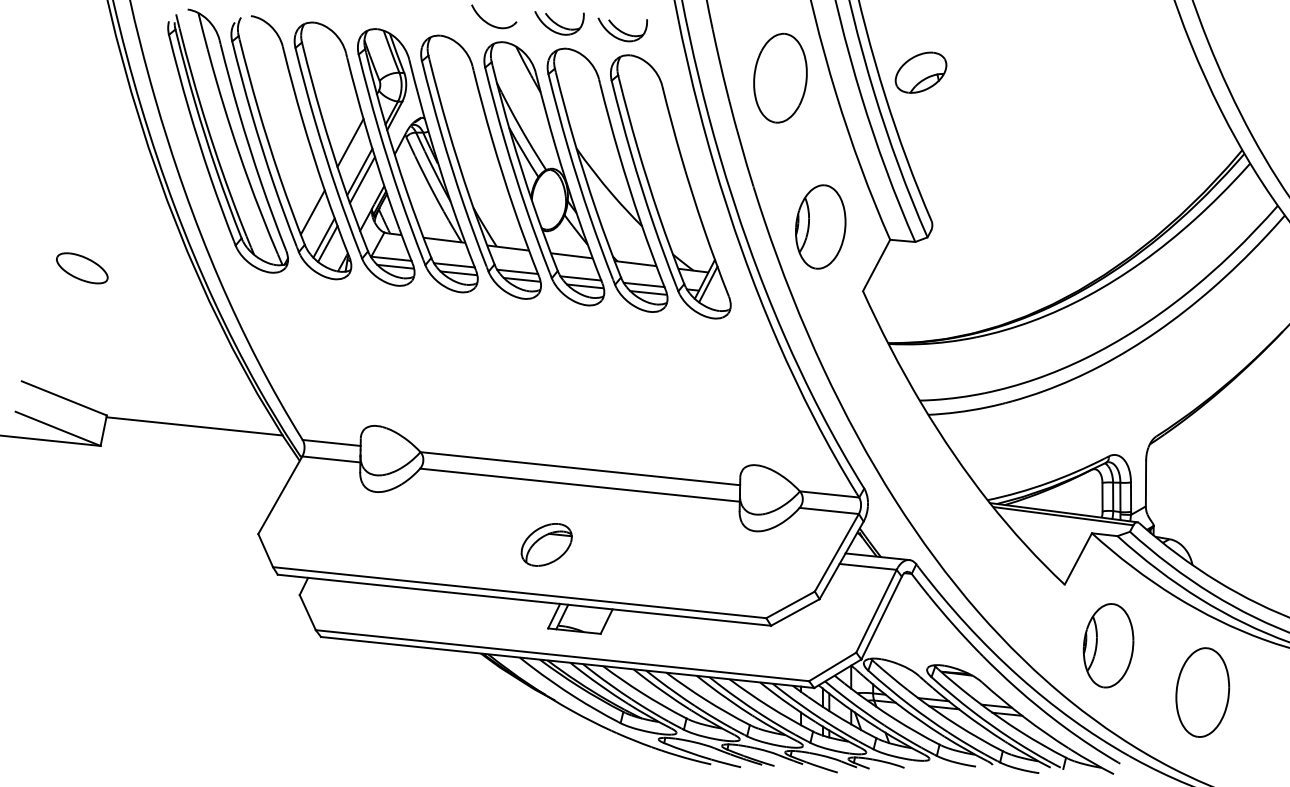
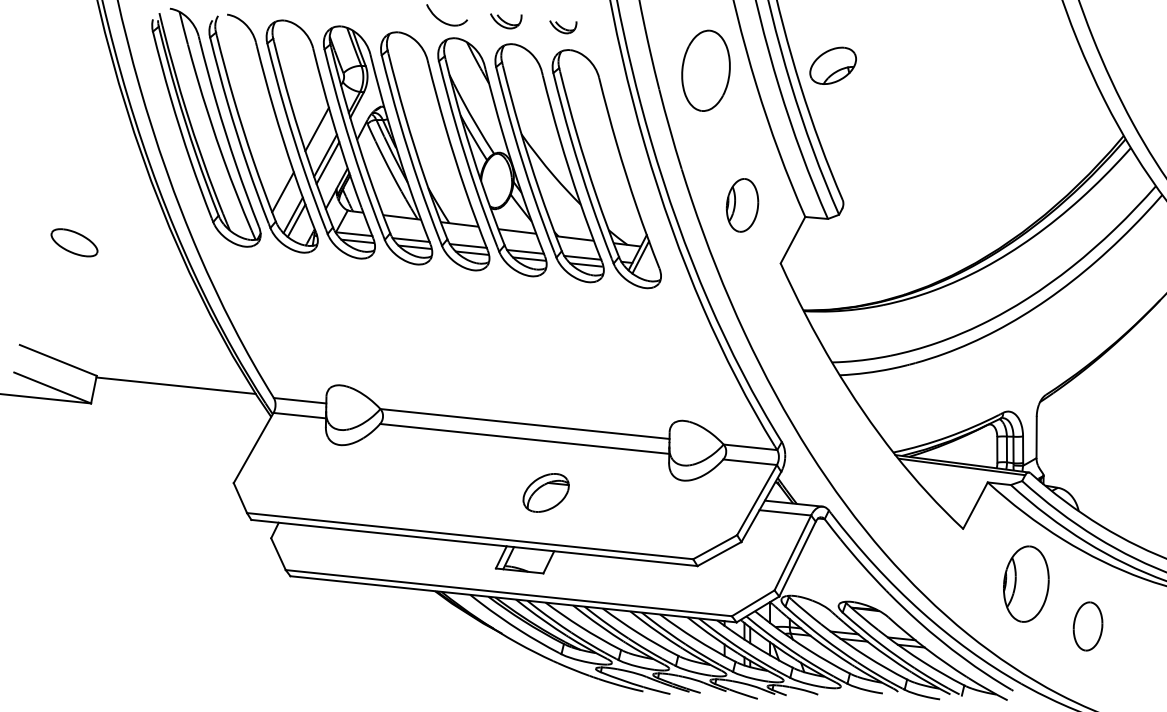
part: (559, 23) -> (506, 21), size x0.7
part: (622, 29) -> (563, 26), size x0.6
part: (820, 226) -> (742, 204), size x0.7
part: (546, 544) -> (545, 492), moved
part: (1108, 645) -> (1026, 583), moved
part: (1202, 692) -> (1087, 626), size x0.6

